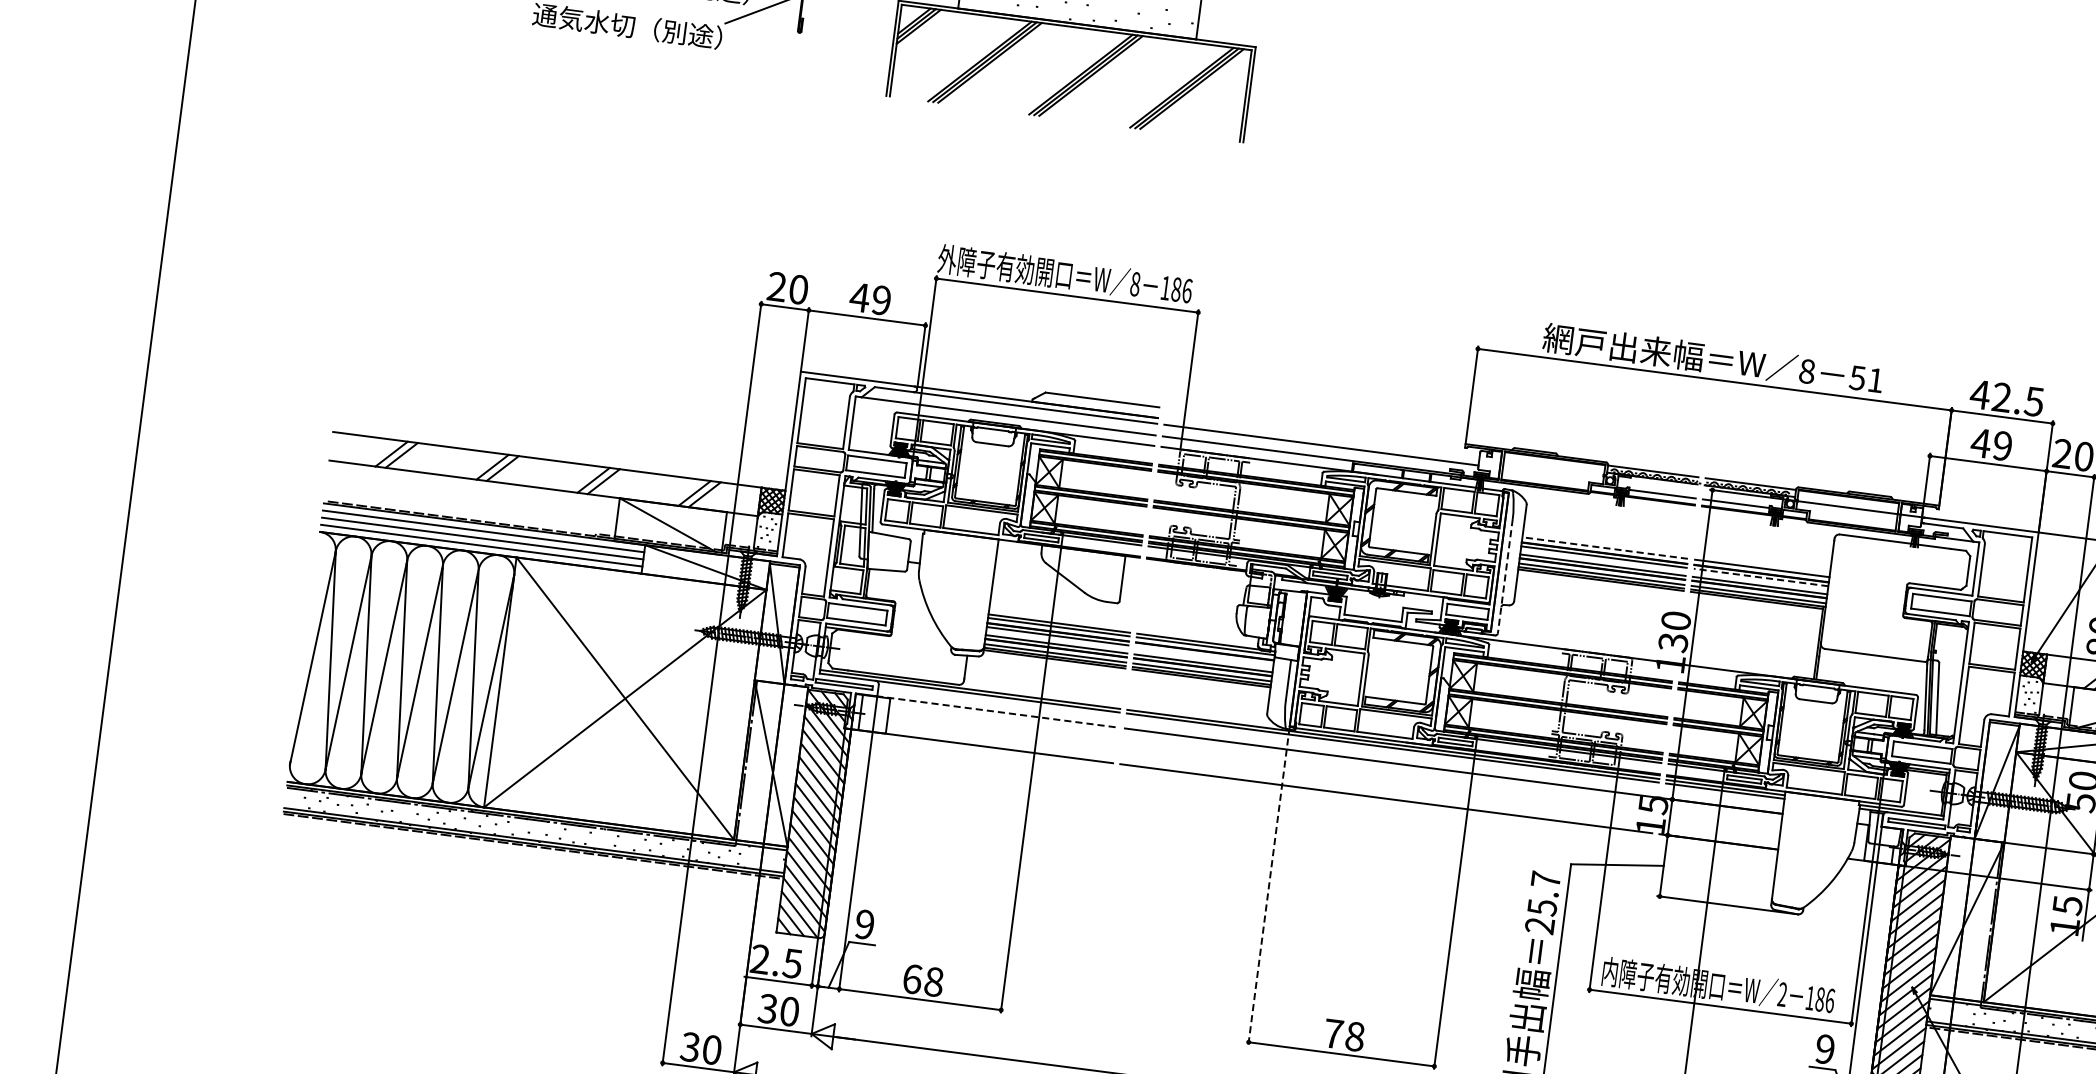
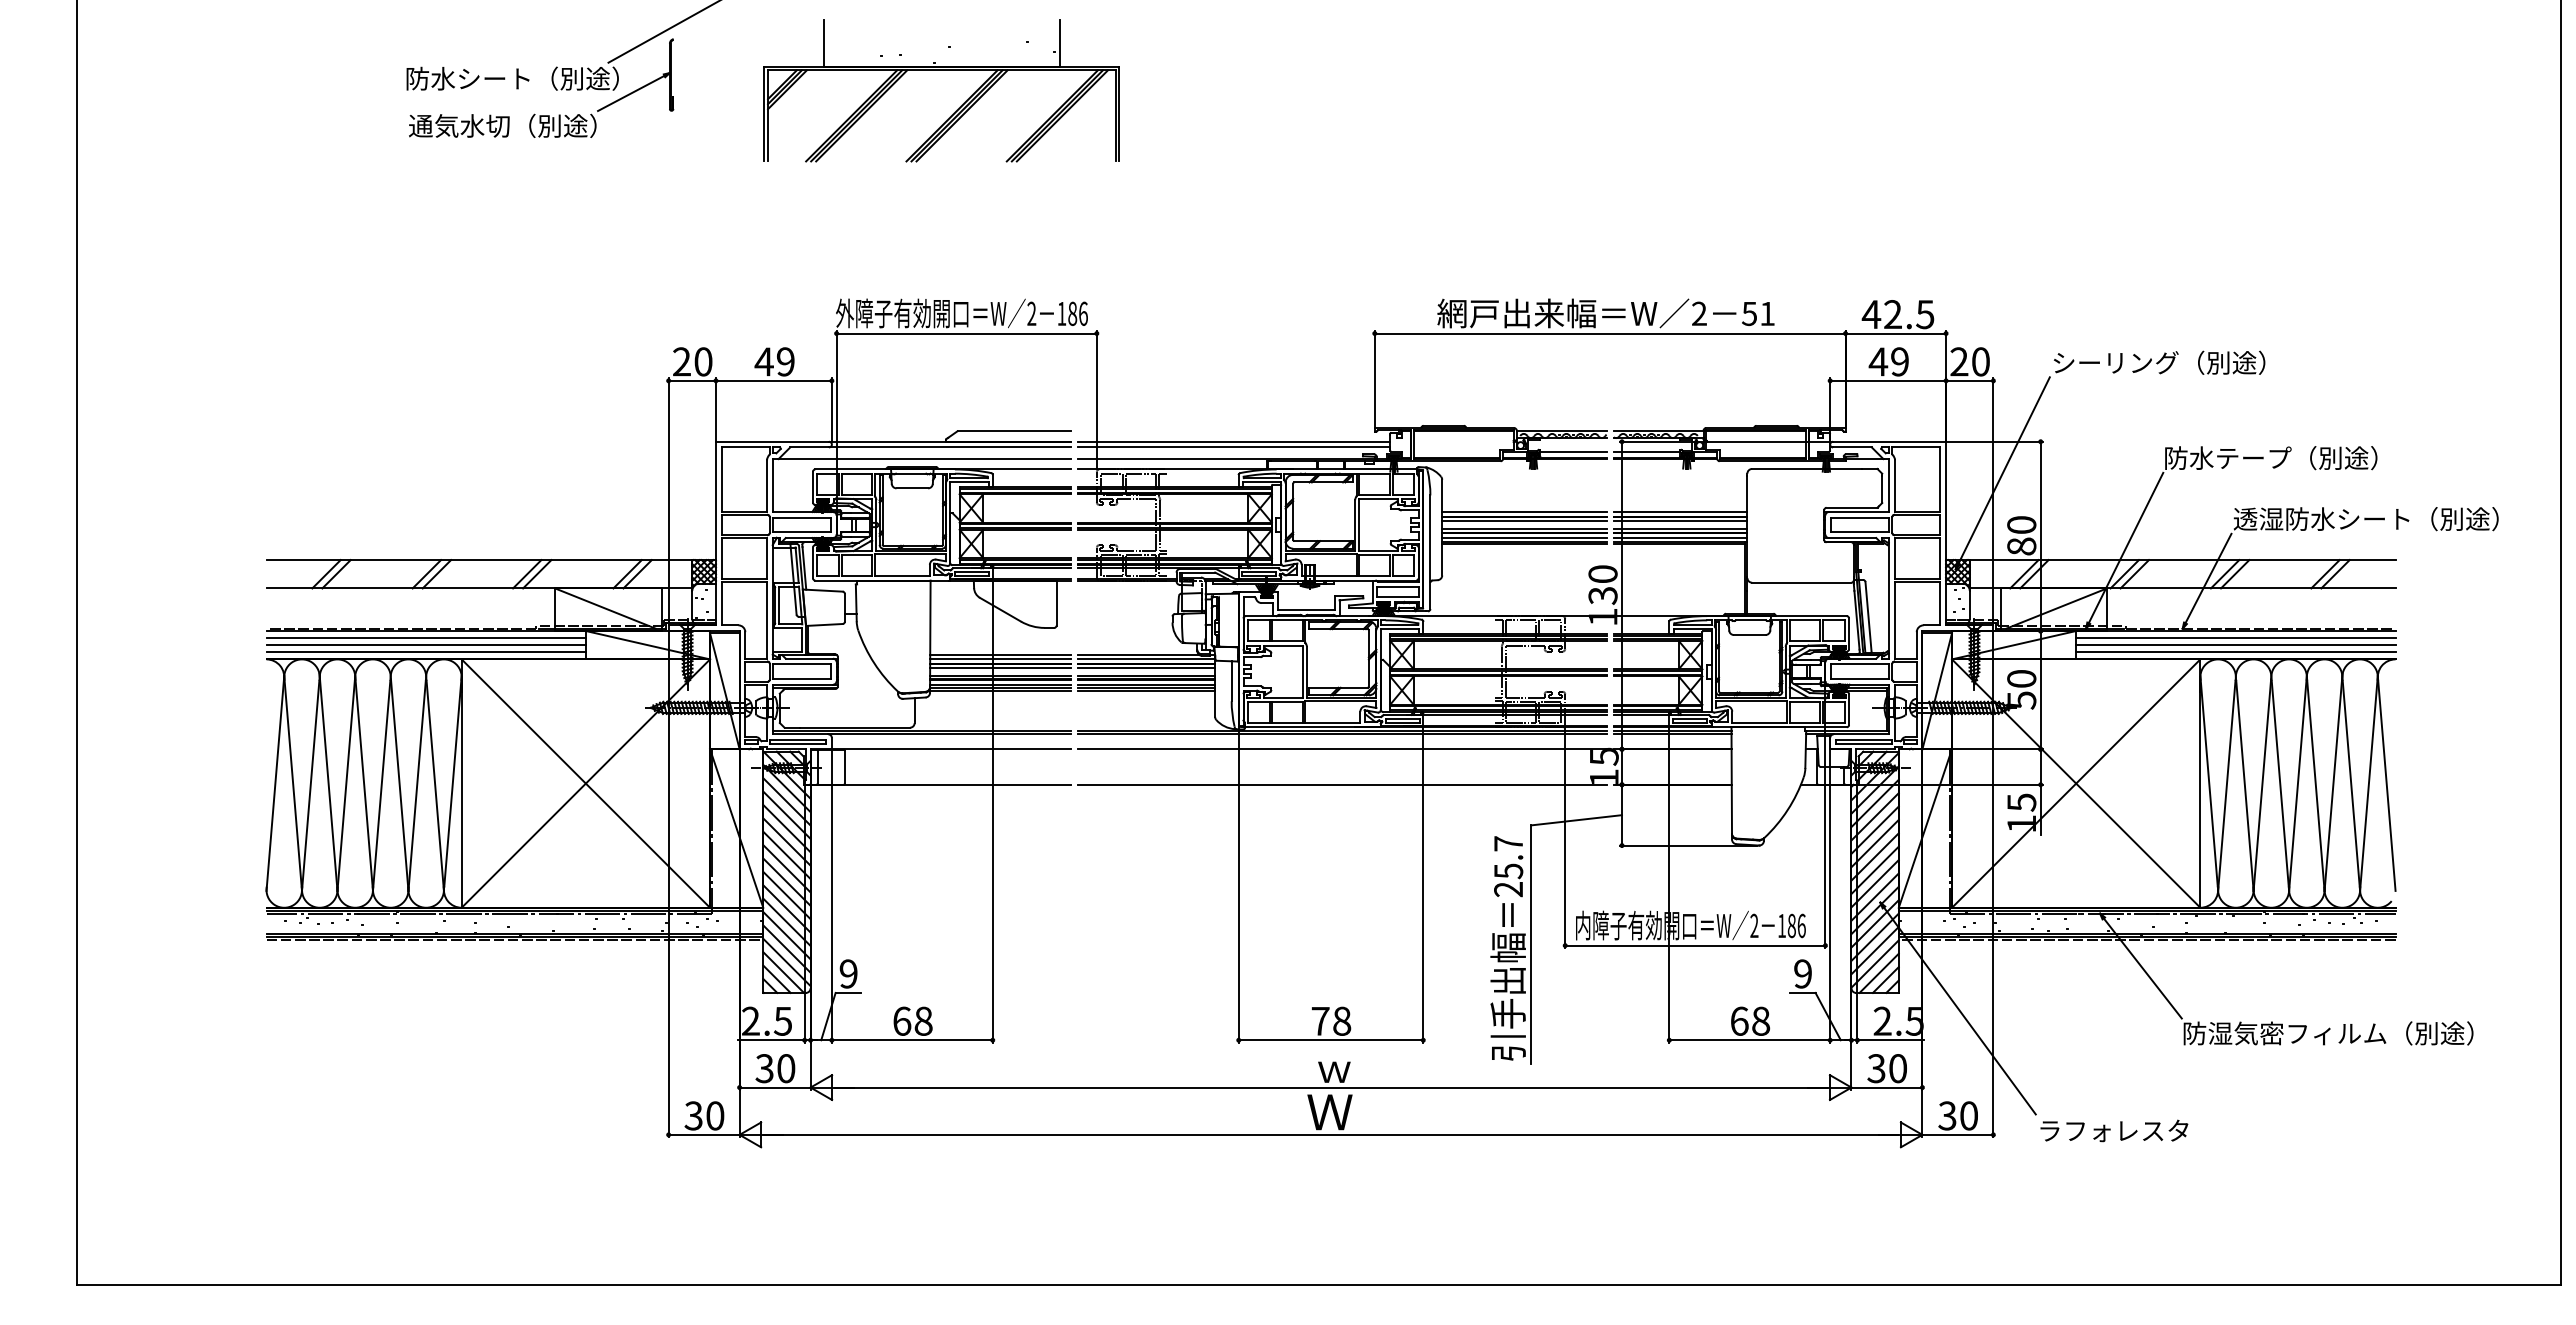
text: (1135, 283) -> (1031, 313), 8 -> 2
text: (1807, 371) -> (1699, 313), 8 -> 2
line: (1321, 439) -> (1233, 441), added
line: (1604, 548) -> (1523, 512), dashed -> solid
line: (1505, 576) -> (1430, 552), dashed -> solid
line: (1761, 578) -> (1680, 521), dashed -> solid
line: (1204, 655) -> (1146, 667), added
line: (997, 712) -> (951, 749), dashed -> solid
line: (1268, 885) -> (1238, 884), dashed -> solid

